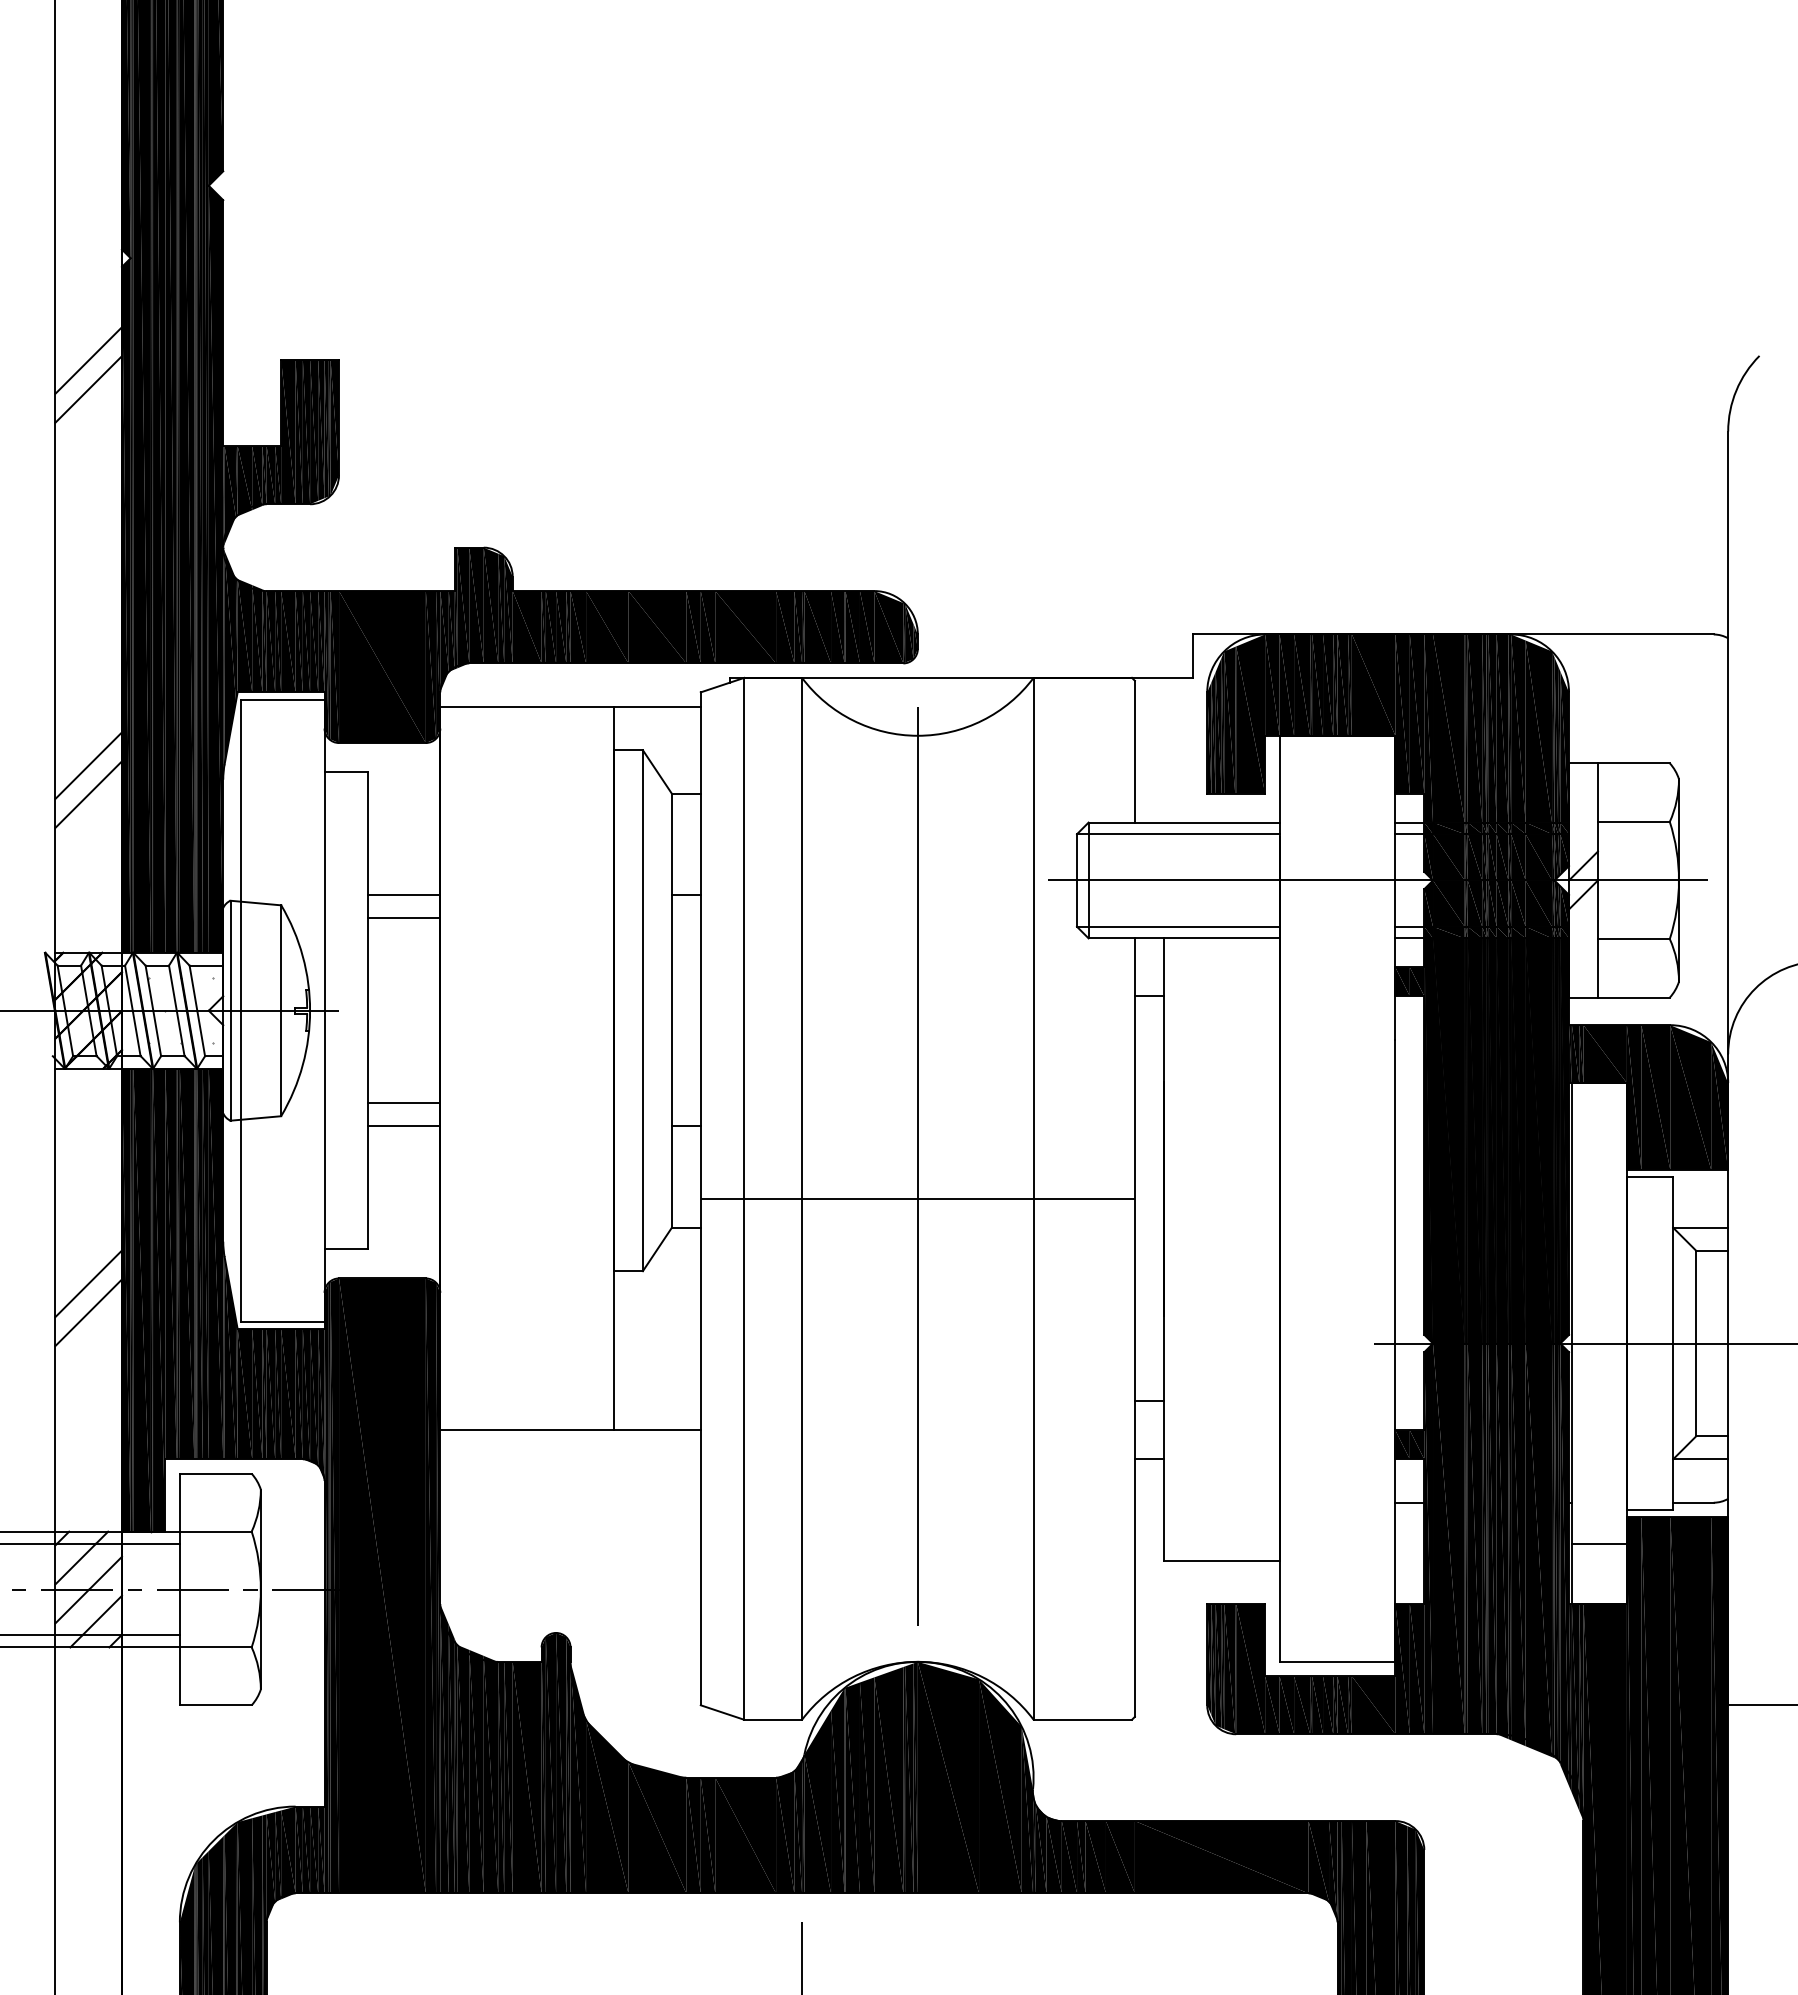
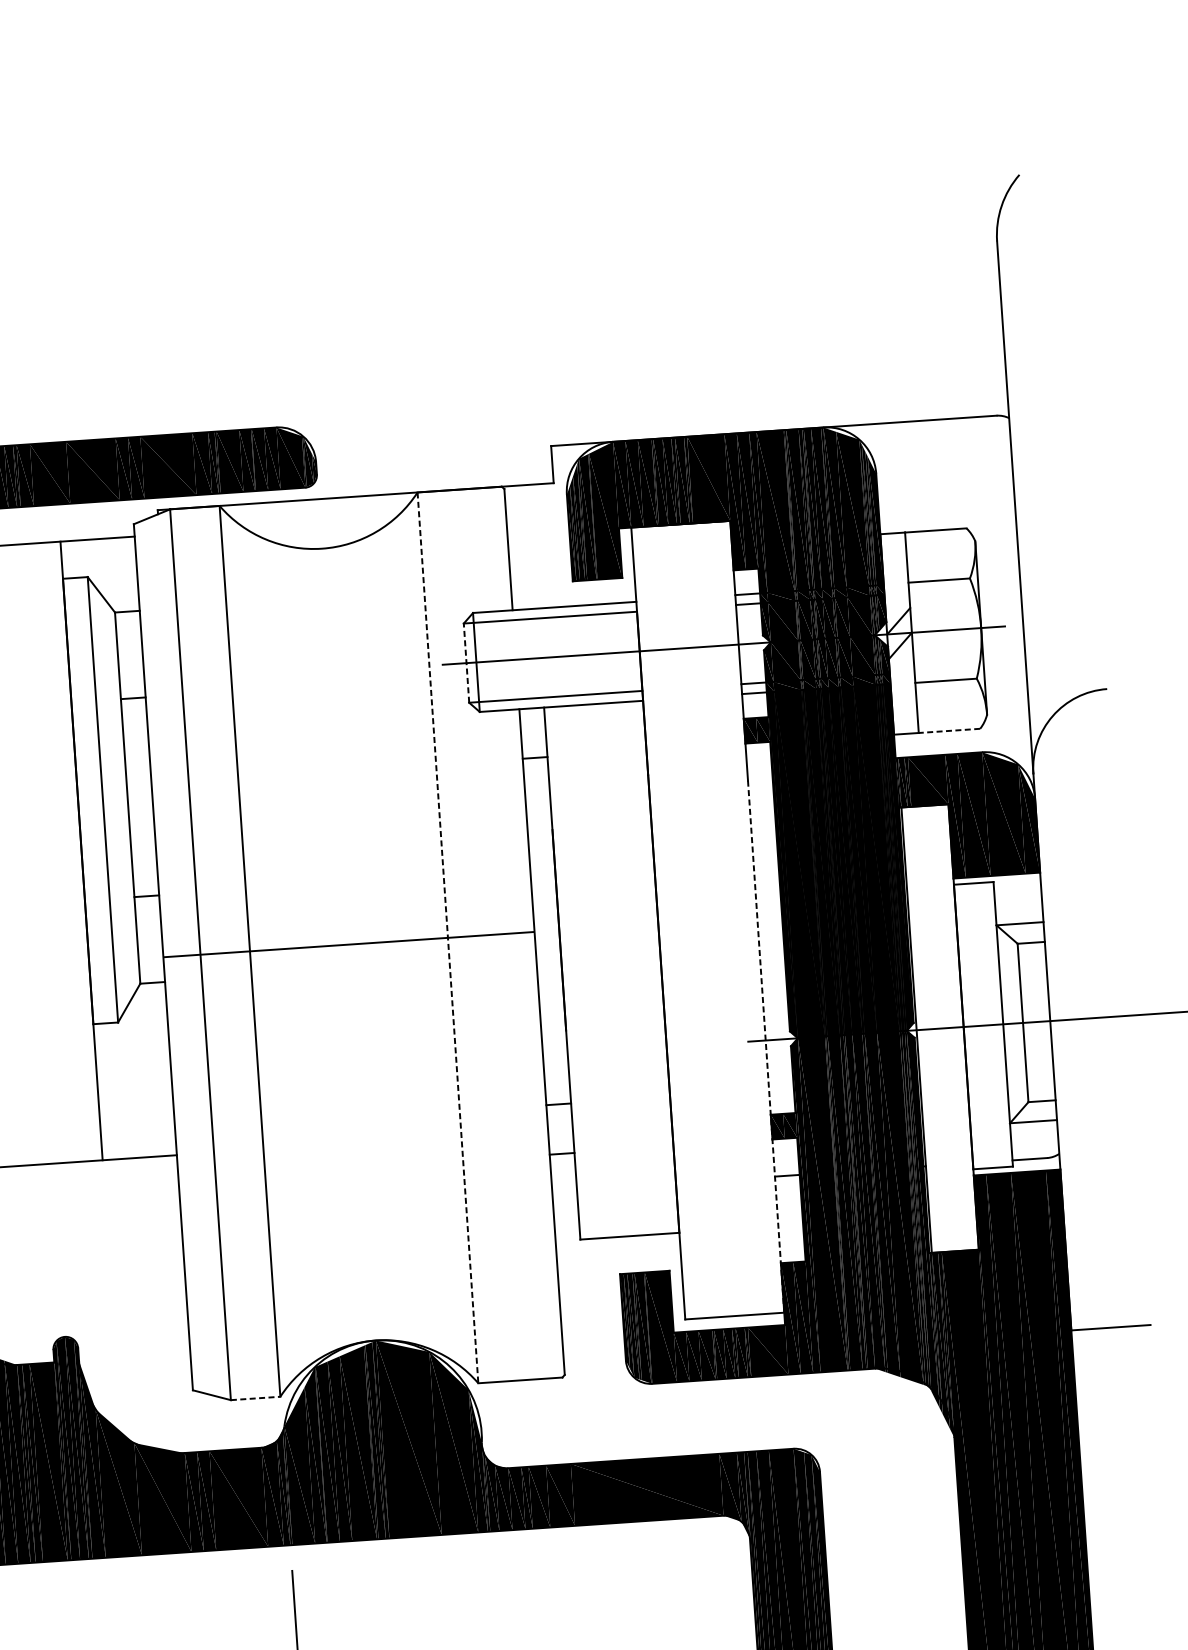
line: (1077, 879) -> (466, 662), solid -> dashed
line: (1633, 997) -> (949, 730), solid -> dashed
line: (917, 1198) -> (348, 944), removed
line: (1033, 1198) -> (447, 937), solid -> dashed
line: (1395, 1351) -> (766, 1047), solid -> dashed
line: (1598, 1543) -> (951, 1199), removed
line: (773, 1719) -> (255, 1398), solid -> dashed

